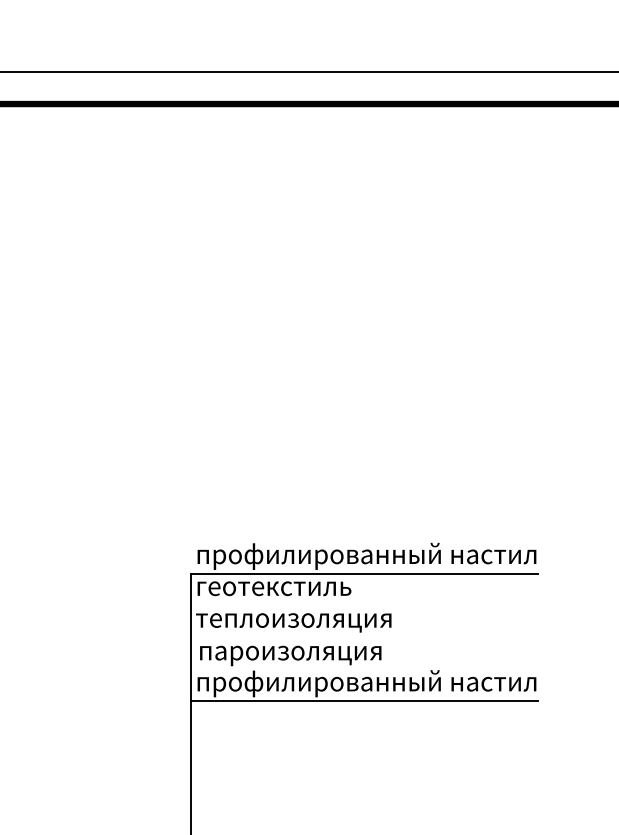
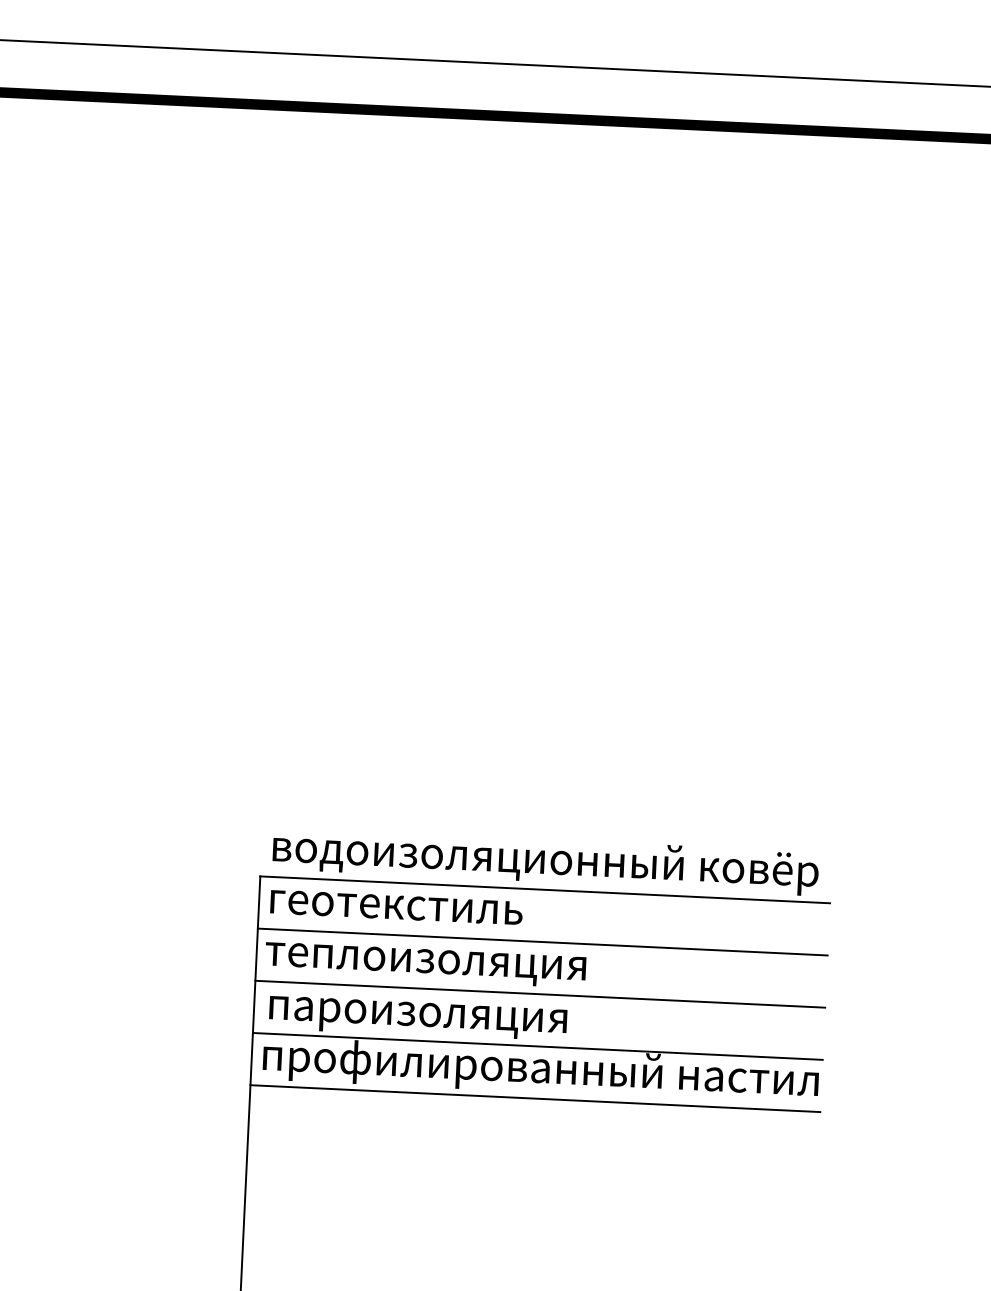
text: (368, 555) -> (553, 860), профилированный настил -> водоизоляционный ковёр
line: (364, 605) -> (542, 942), added
line: (364, 637) -> (540, 994), added
line: (364, 669) -> (537, 1046), added

